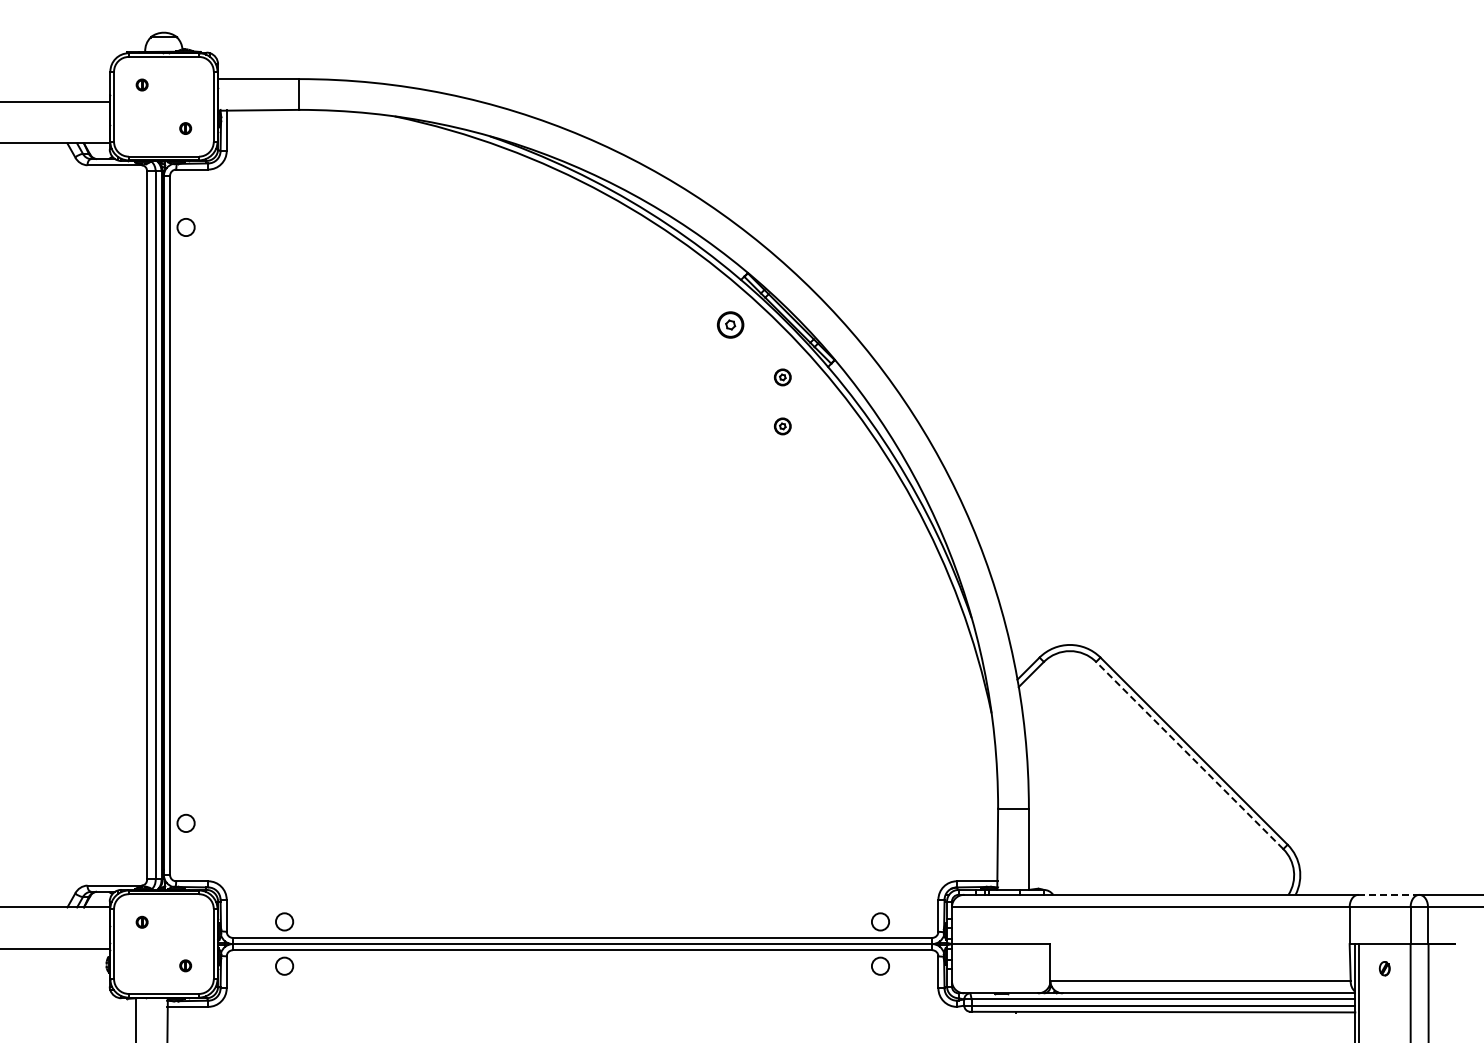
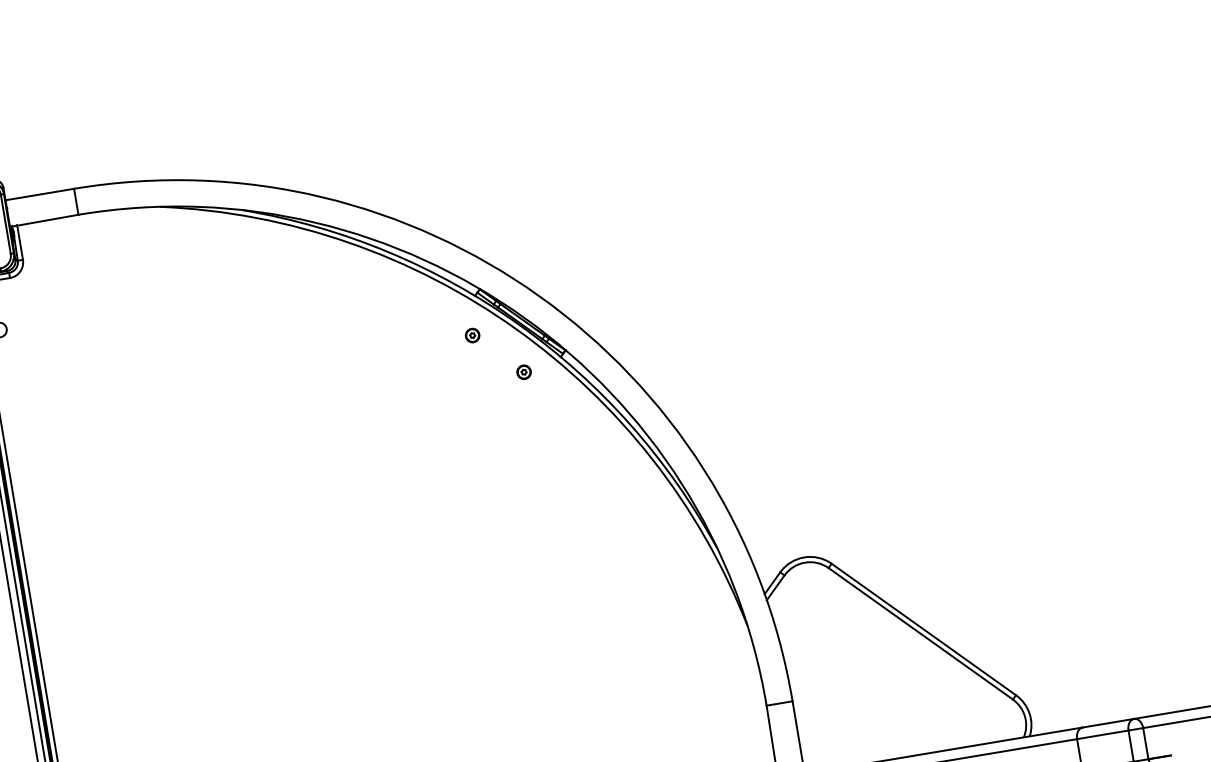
part: (730, 325) -> (472, 335), size x0.62
part: (782, 426) -> (530, 413), removed
line: (1189, 755) -> (920, 633), dashed -> solid
line: (1389, 894) -> (1108, 722), dashed -> solid

